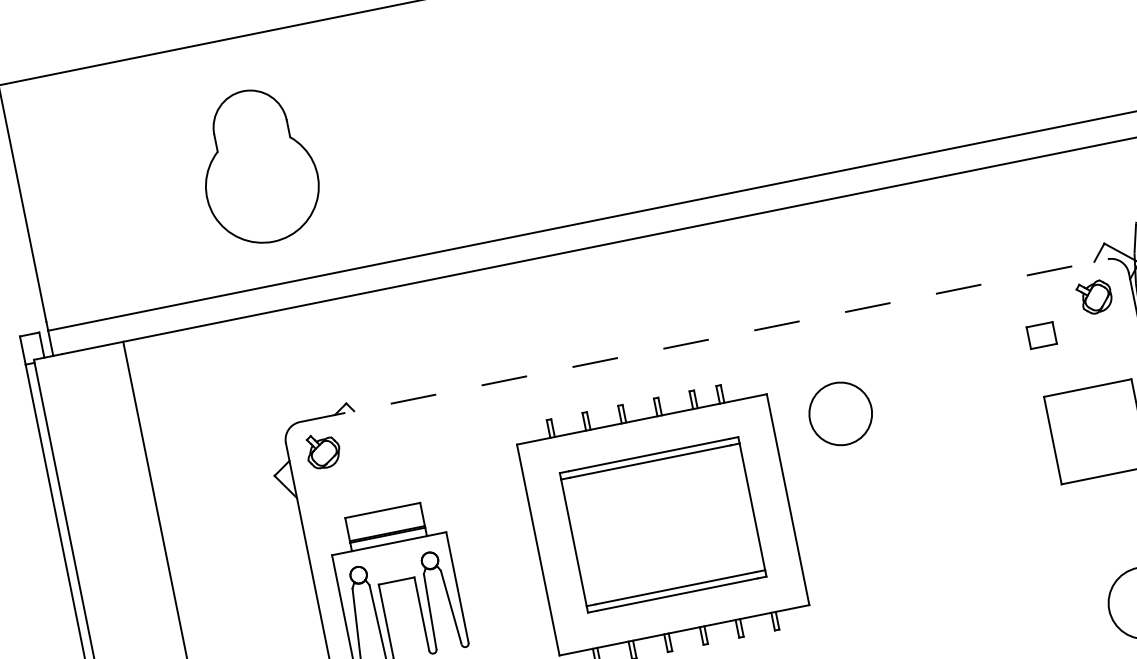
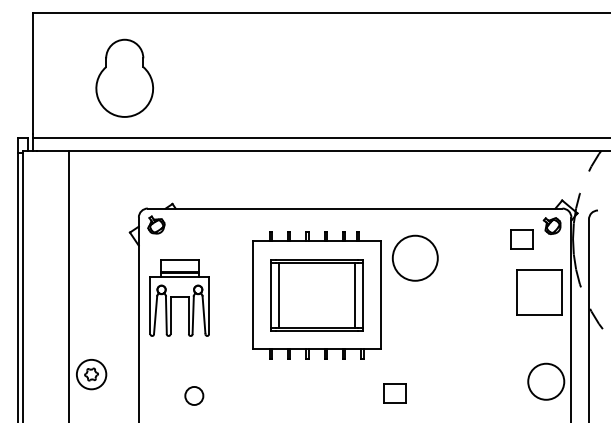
part: (257, 164) -> (124, 77), moved
part: (1040, 335) -> (521, 239), size x1.67
line: (704, 340) -> (355, 208), dashed -> solid
circle: (838, 412) -> (414, 257), size x1.43
line: (736, 508) -> (354, 294), added
line: (588, 538) -> (278, 294), added

